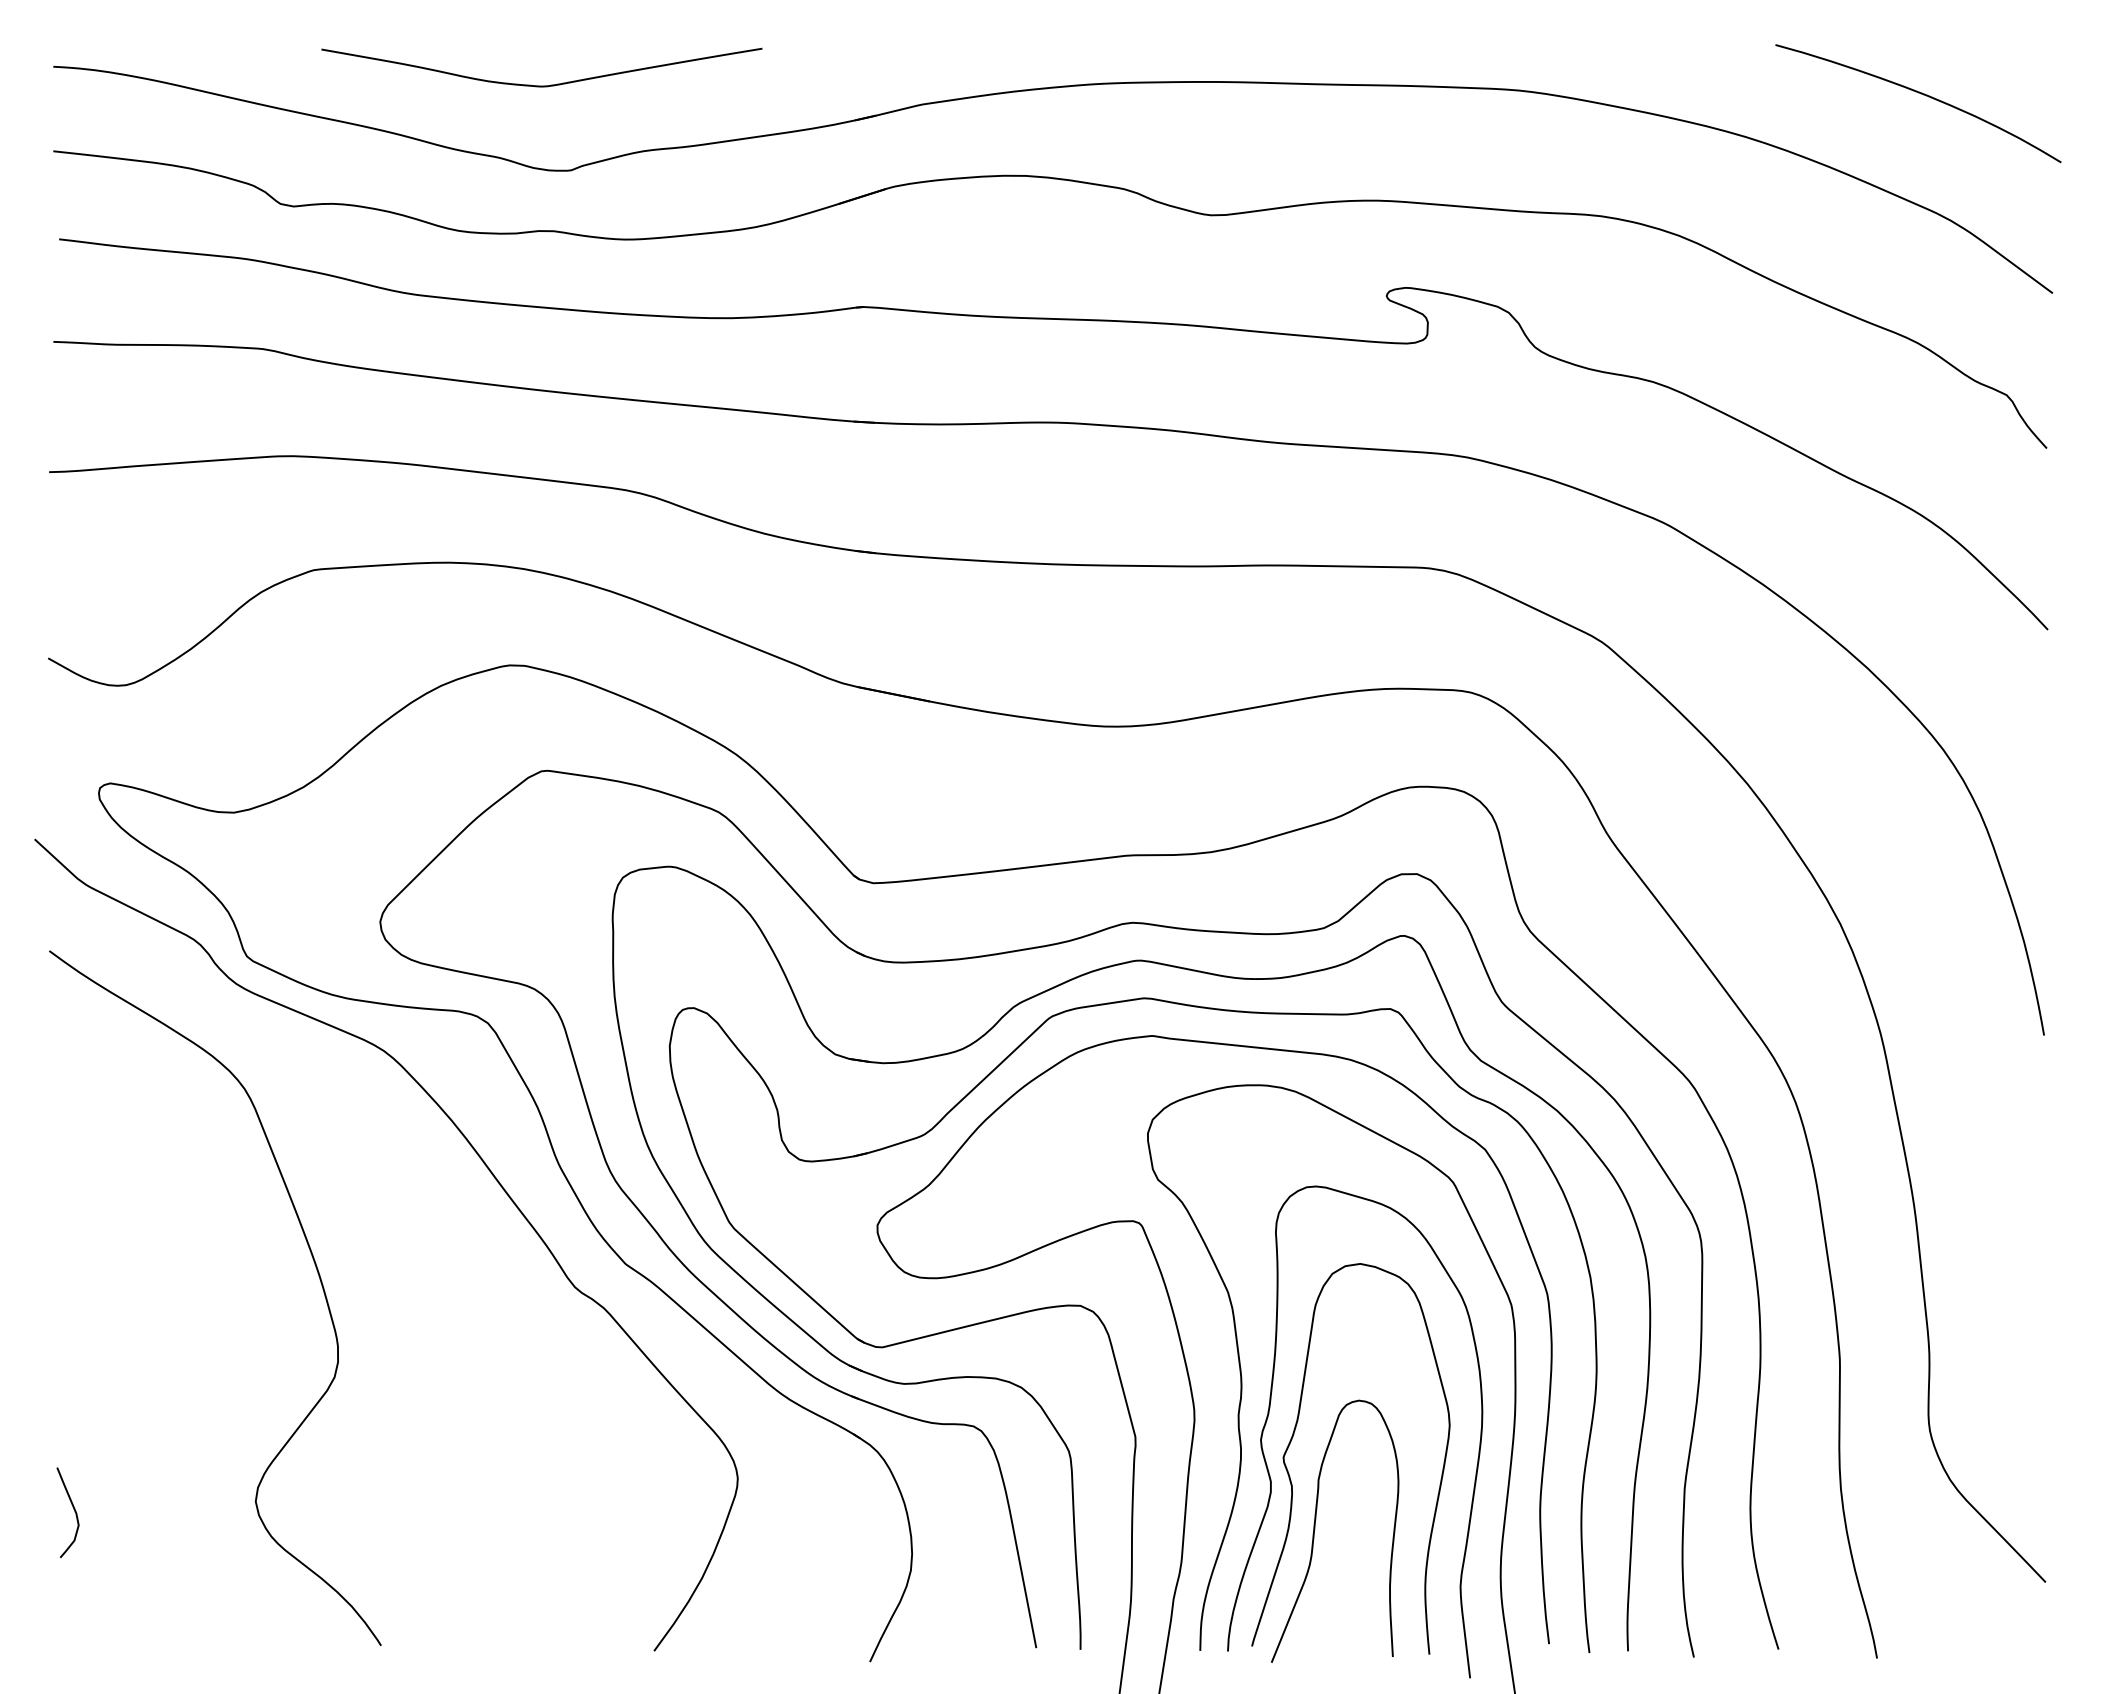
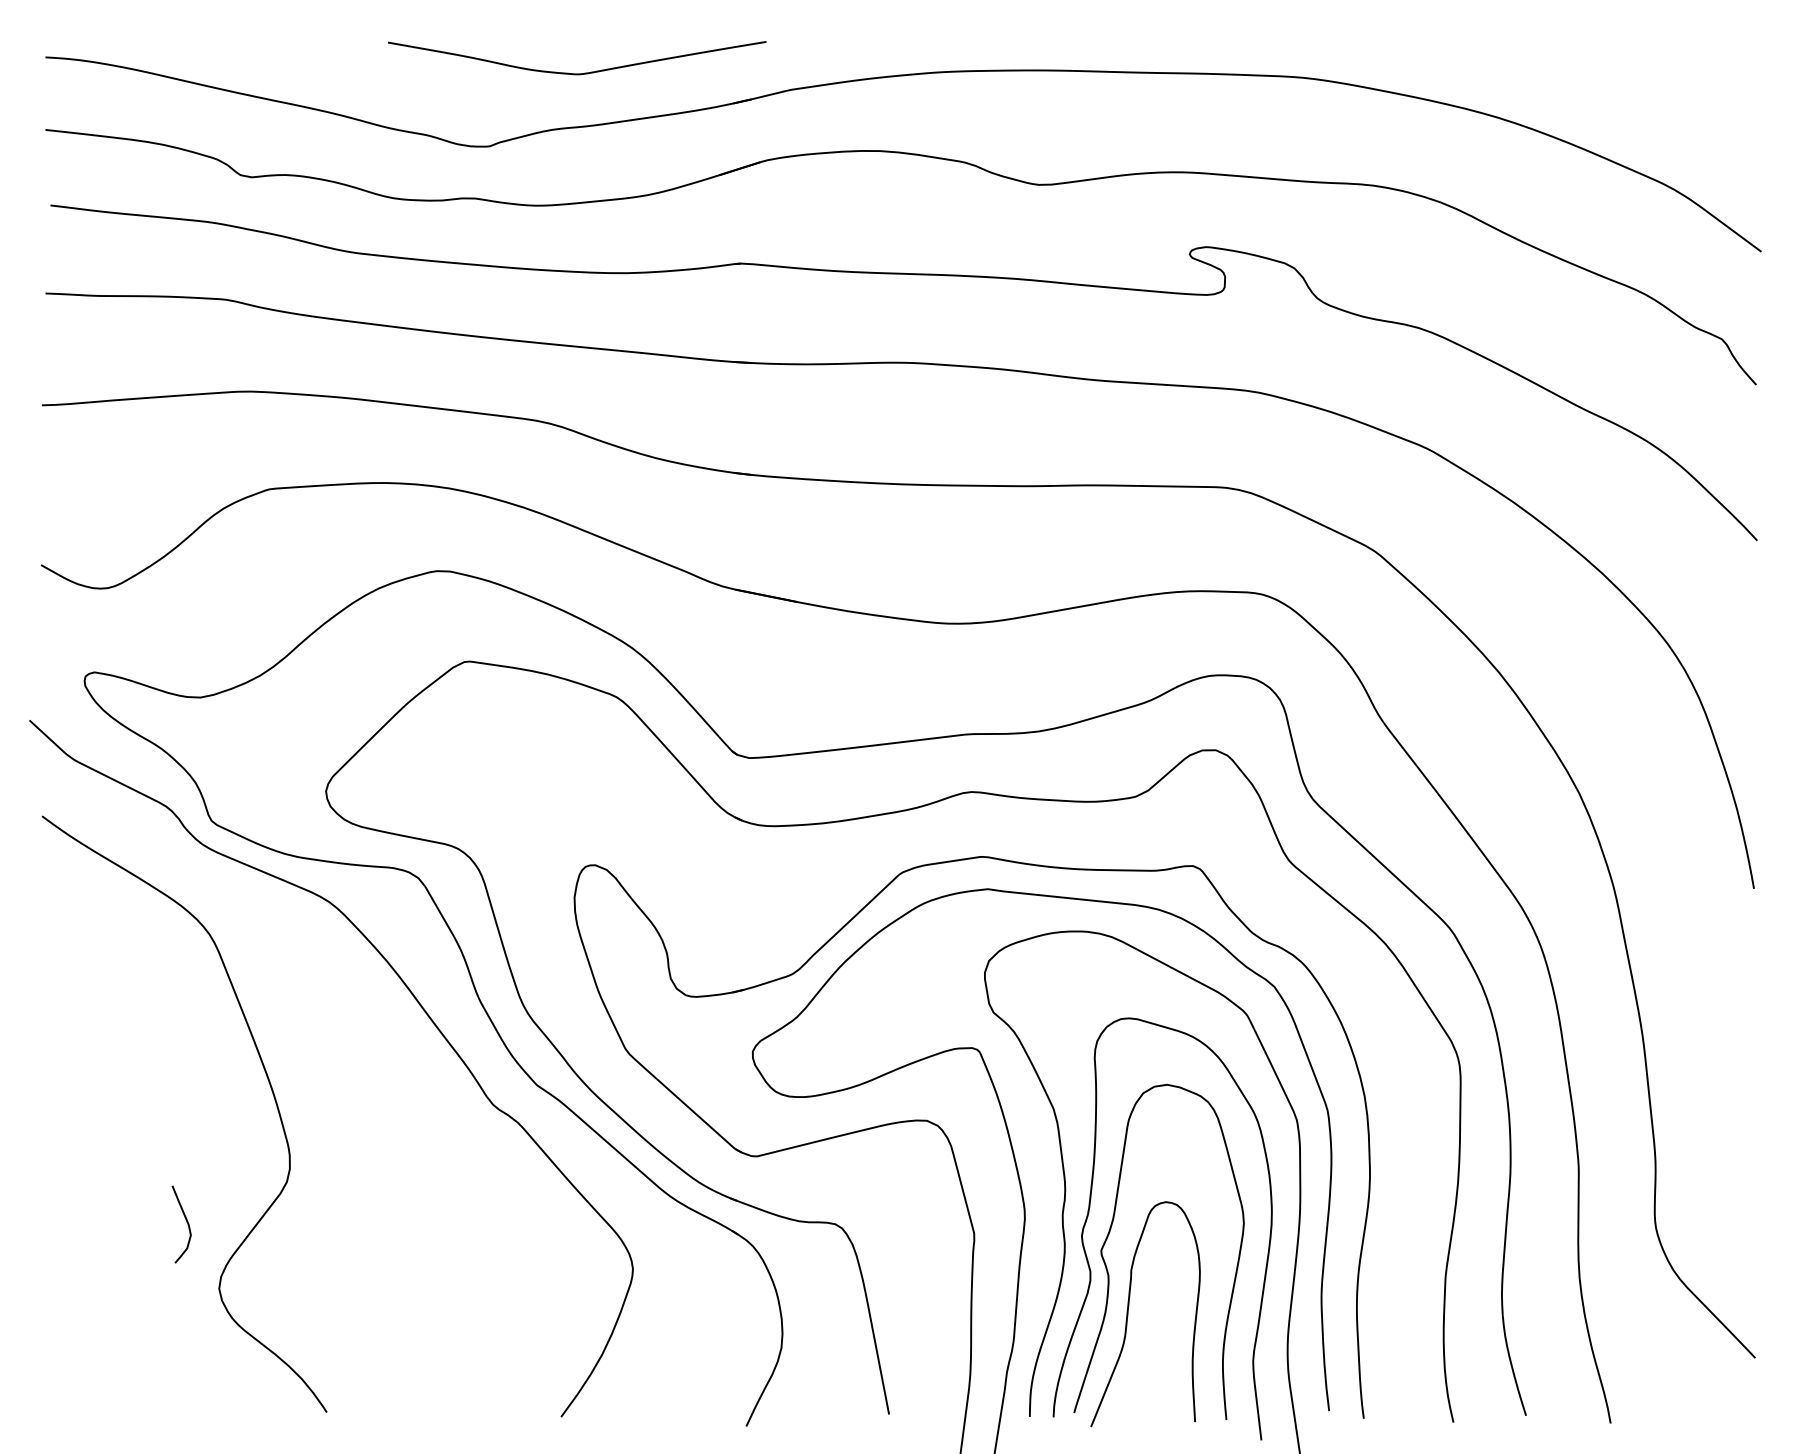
curve: (541, 85) -> (576, 73), moved
curve: (1923, 95) -> (1650, 82), removed
part: (1024, 1388) -> (878, 1191), removed
curve: (73, 1509) -> (186, 1221), moved

